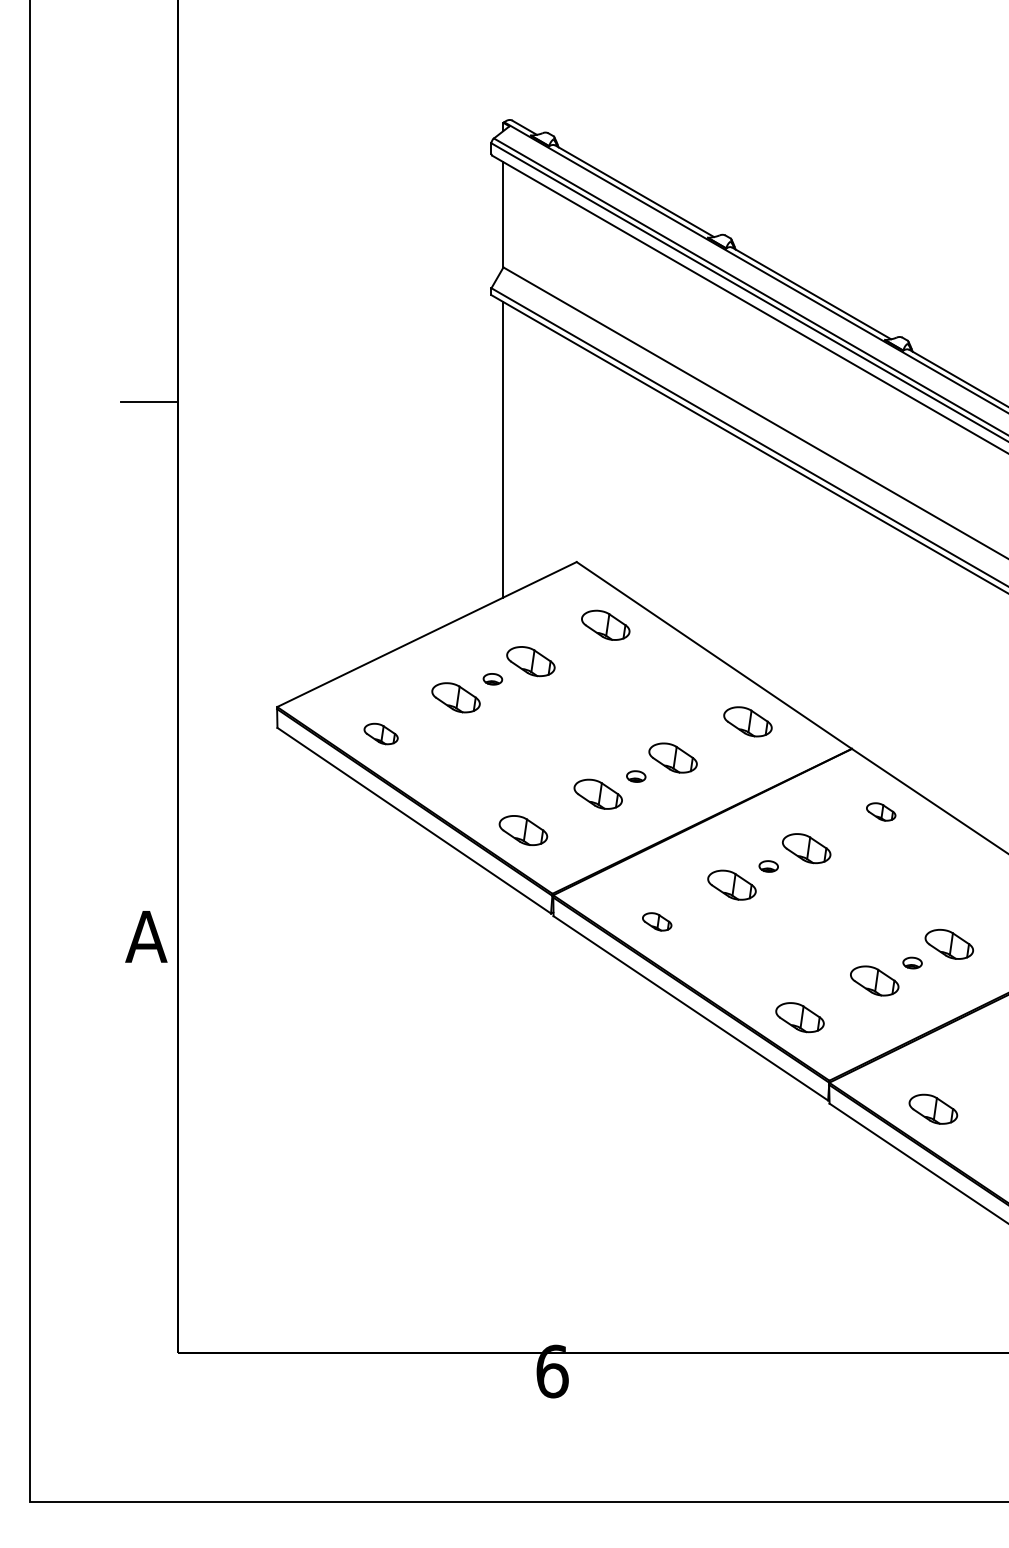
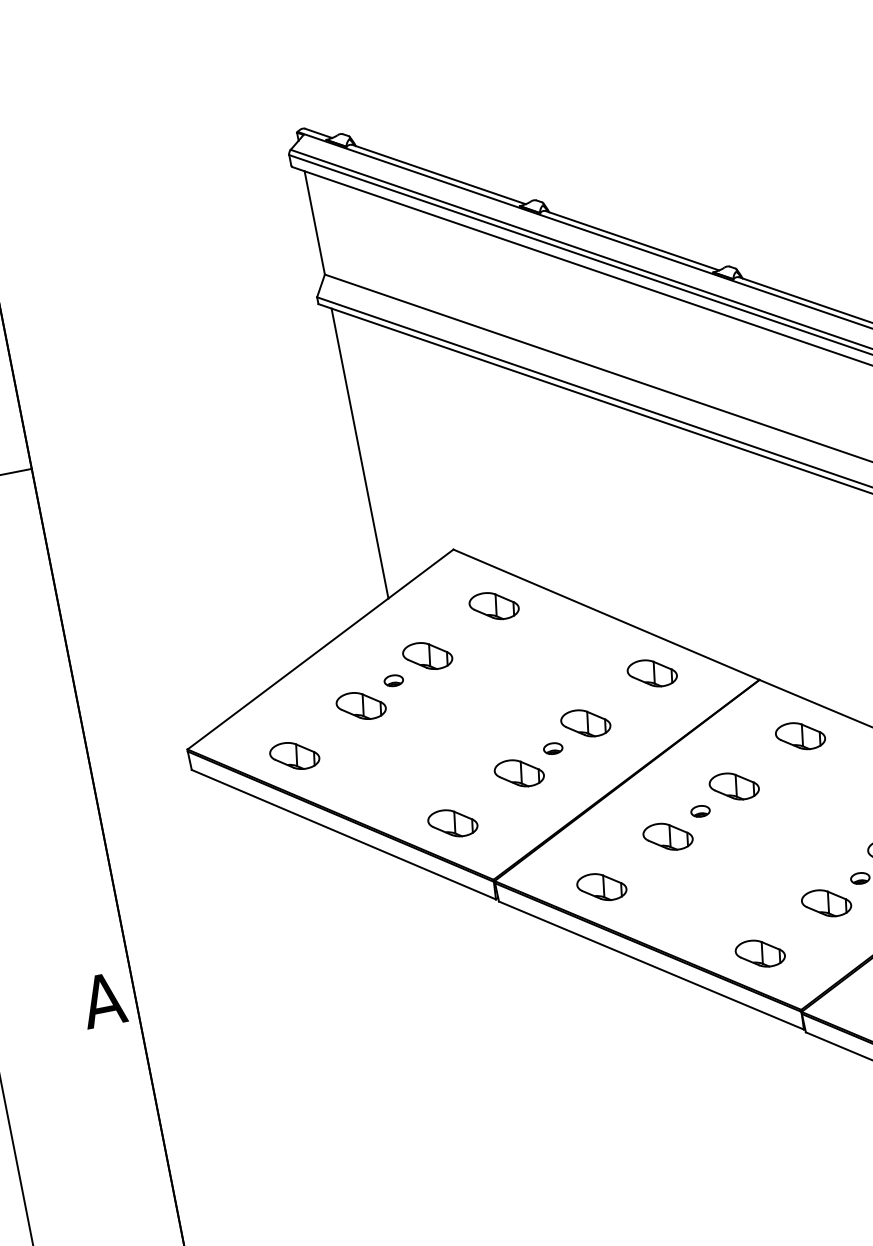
part: (380, 733) -> (293, 755), size x1.43
part: (880, 811) -> (799, 735), size x1.67
part: (656, 921) -> (600, 886), size x1.67

